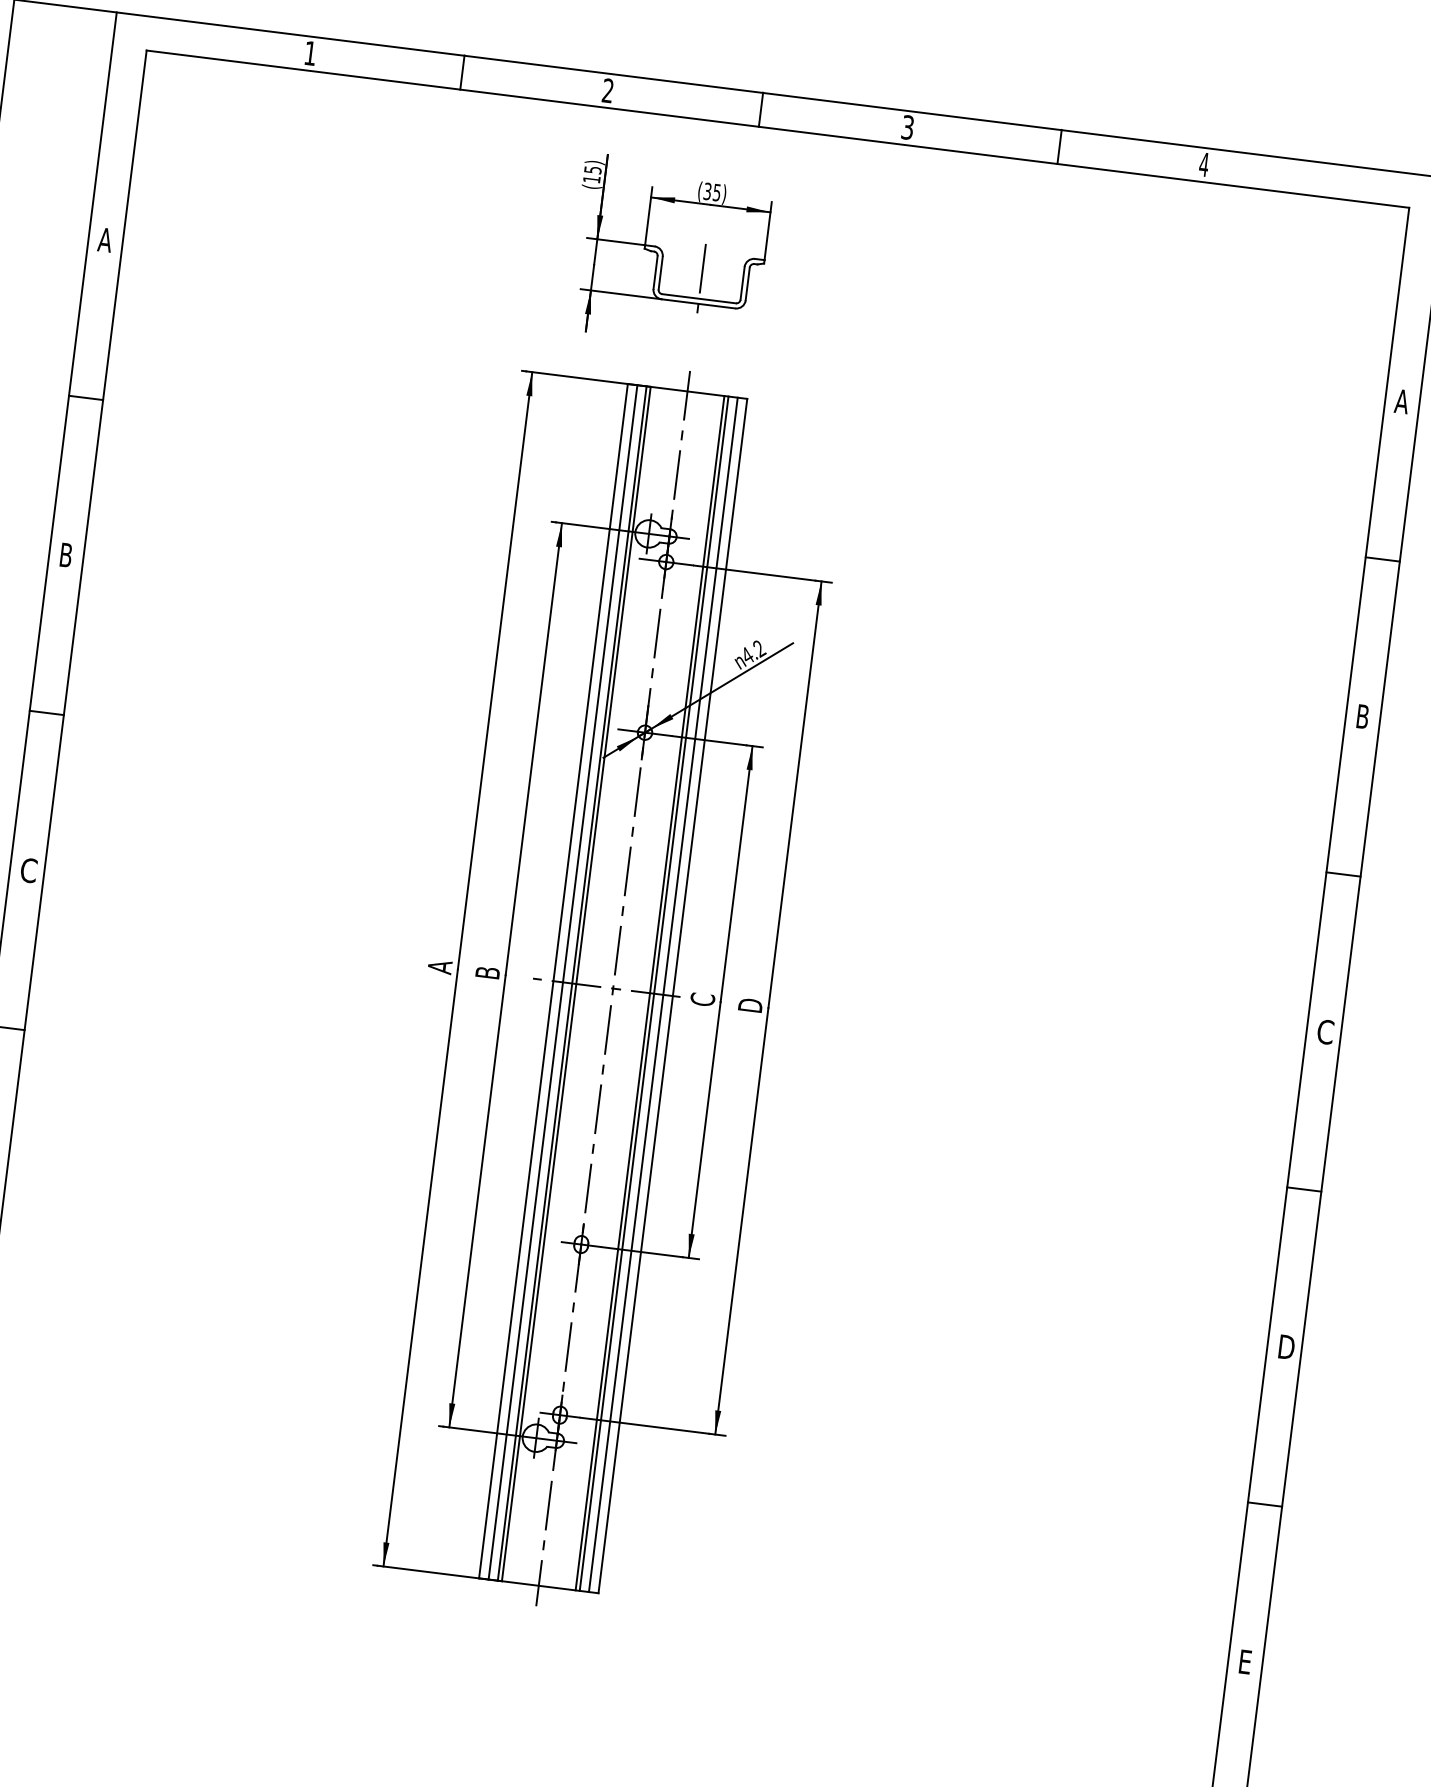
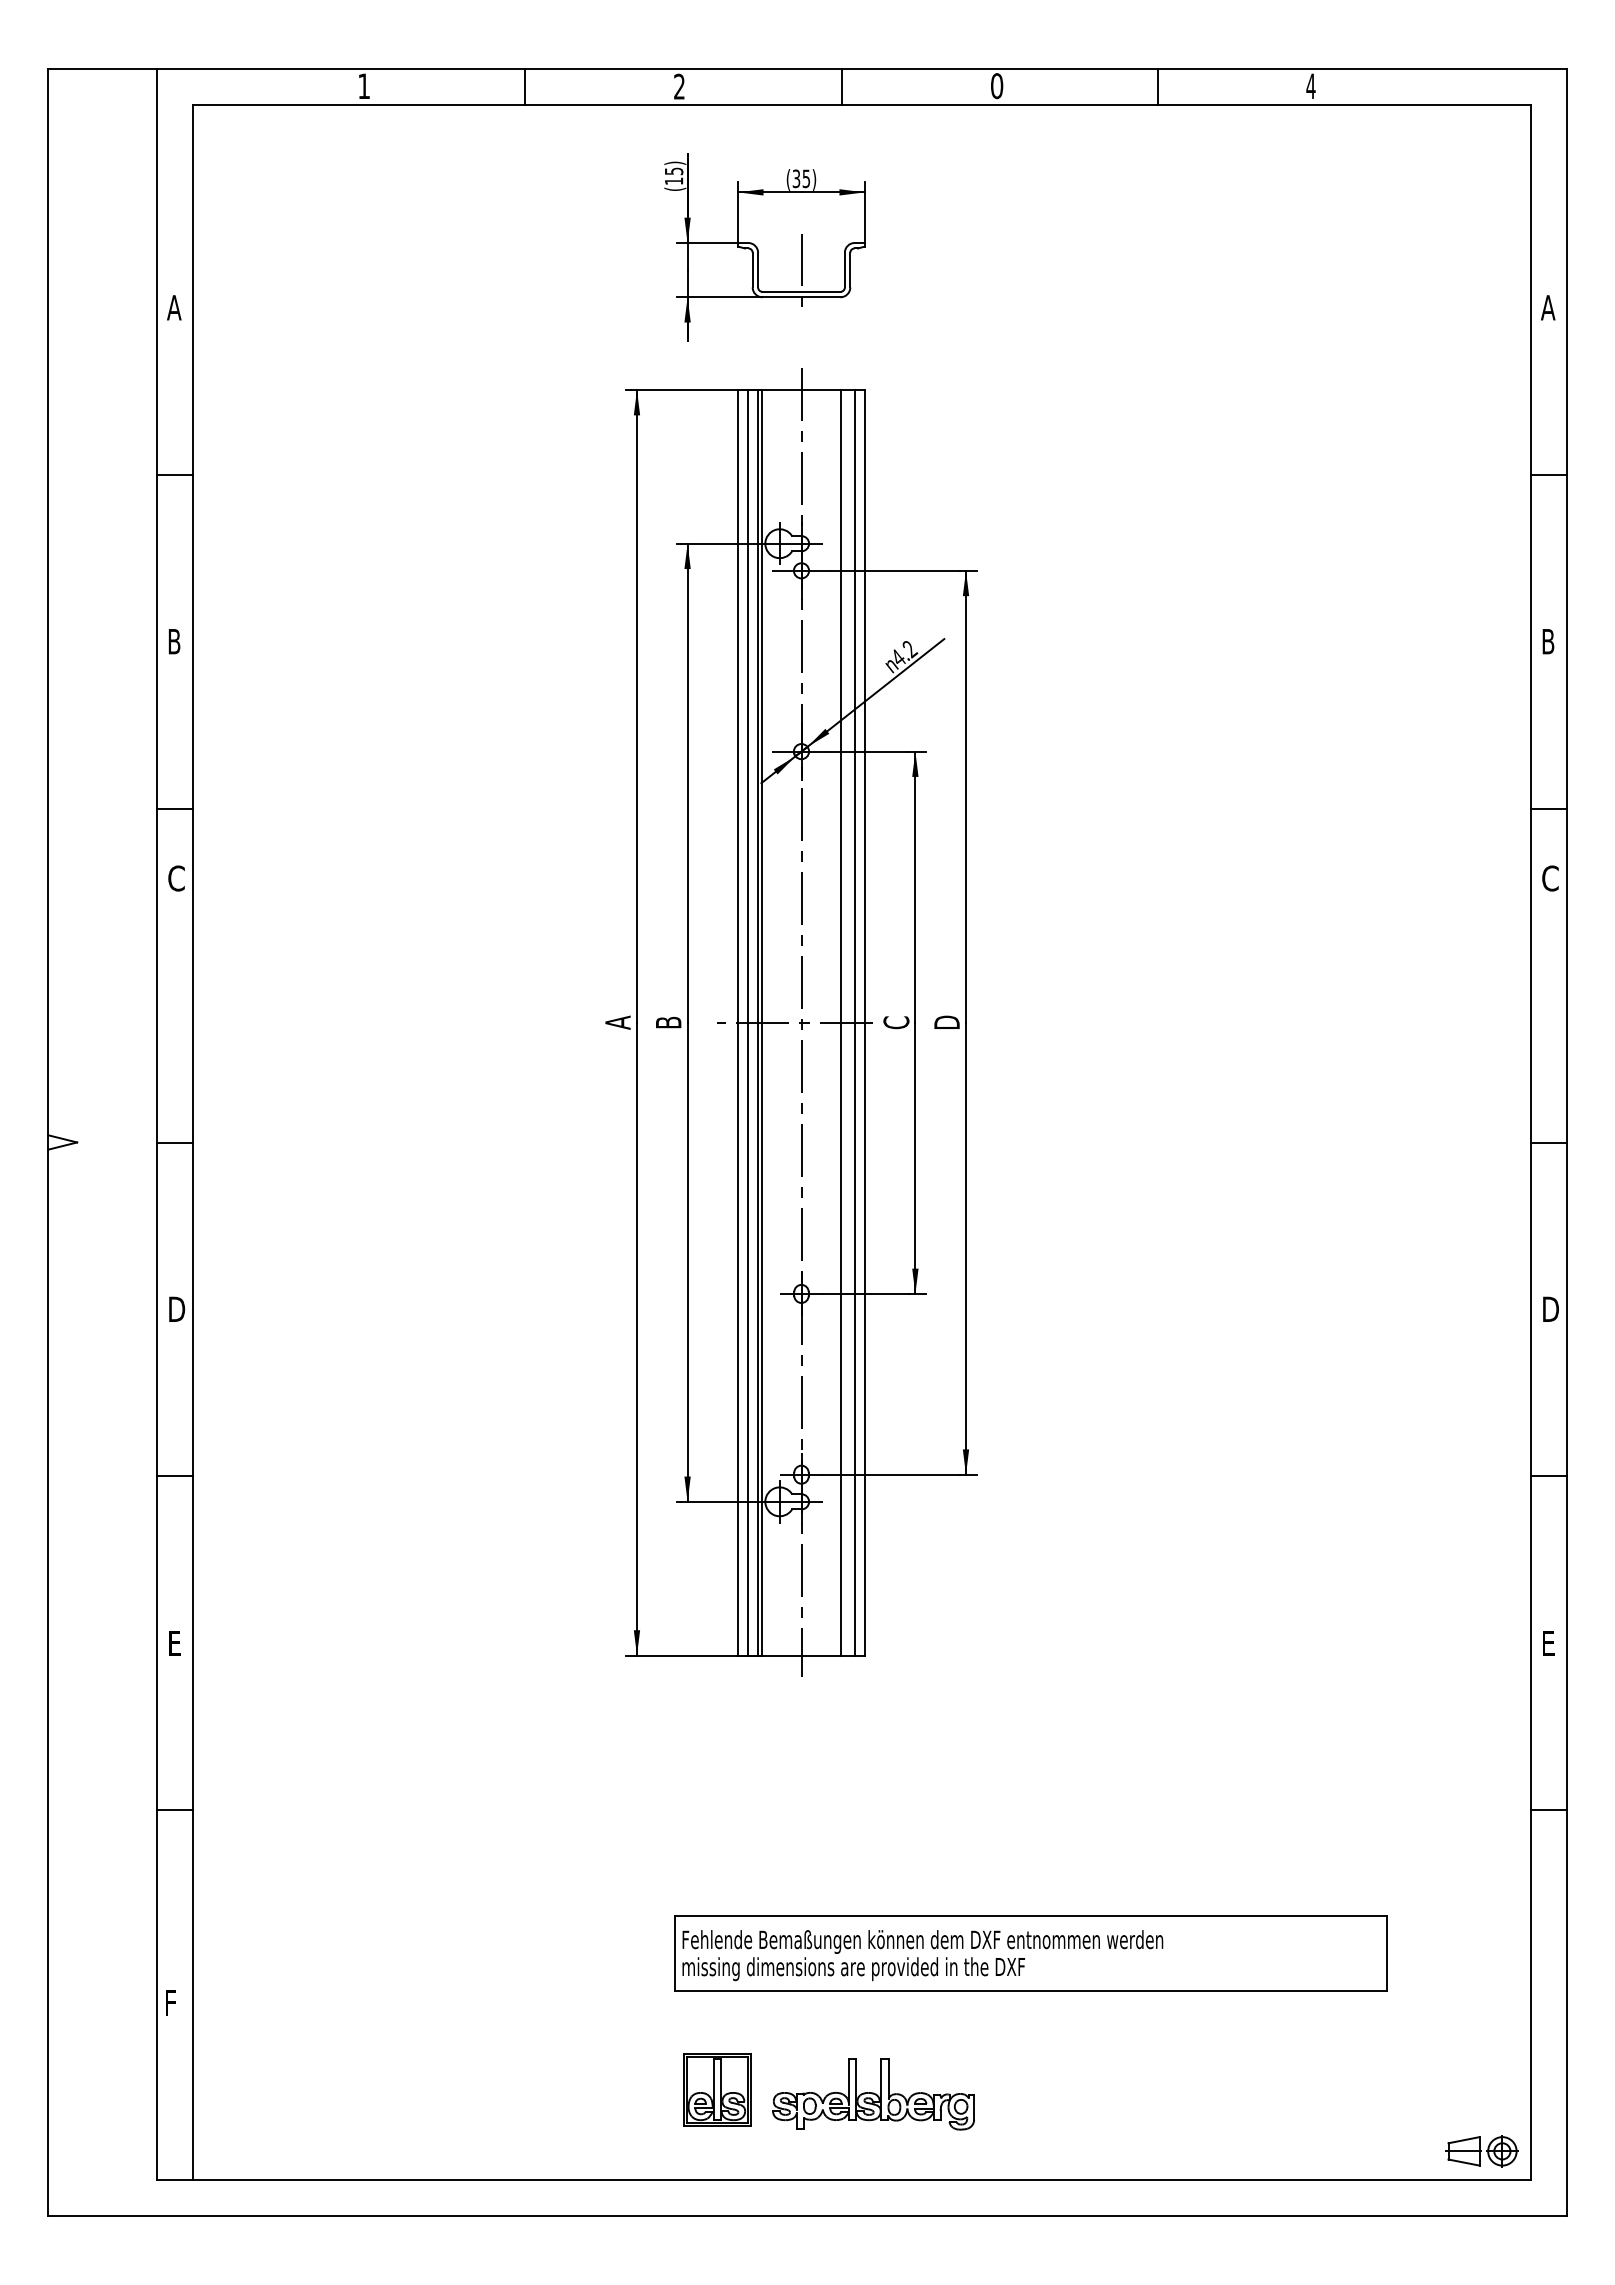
text: (908, 128) -> (997, 86), 3 -> 0
text: (28, 870) -> (176, 878), moved
line: (653, 993) -> (844, 1022), removed
text: (1325, 1032) -> (1550, 878), moved

